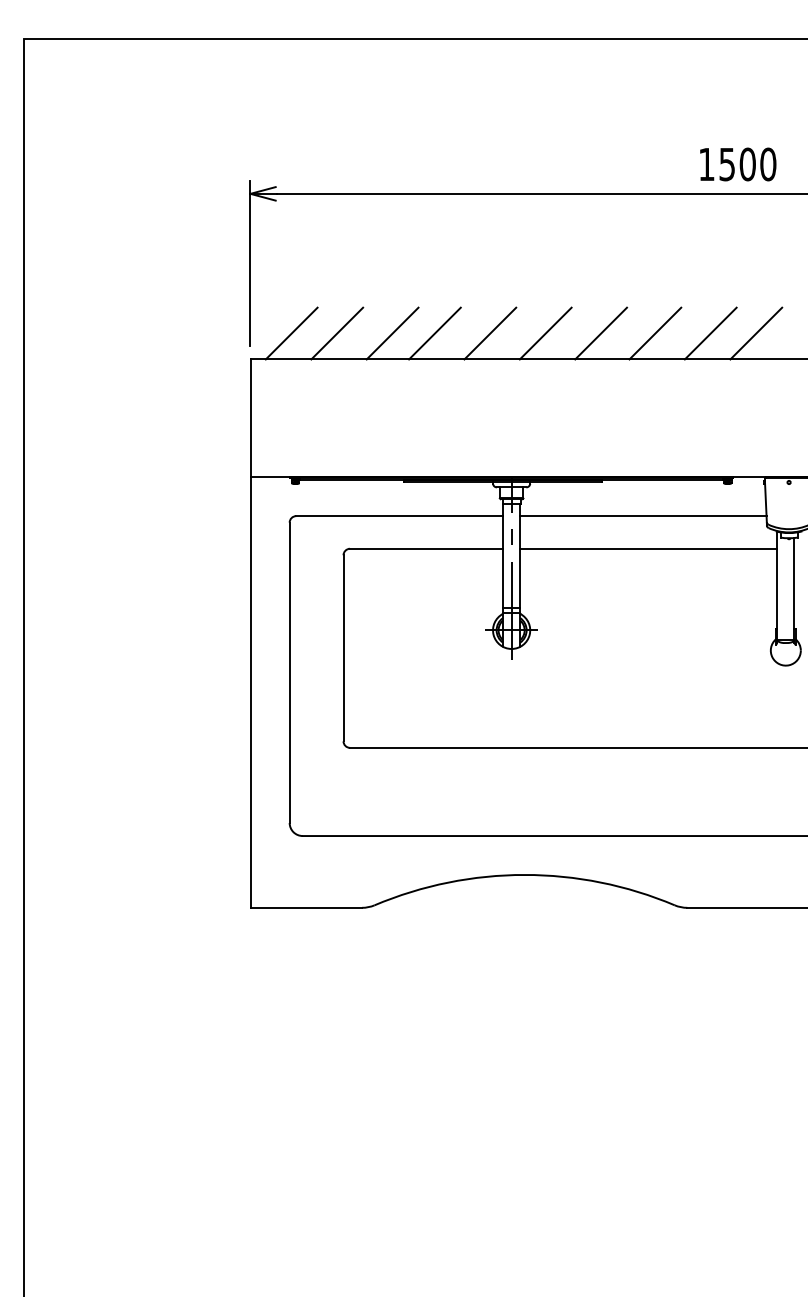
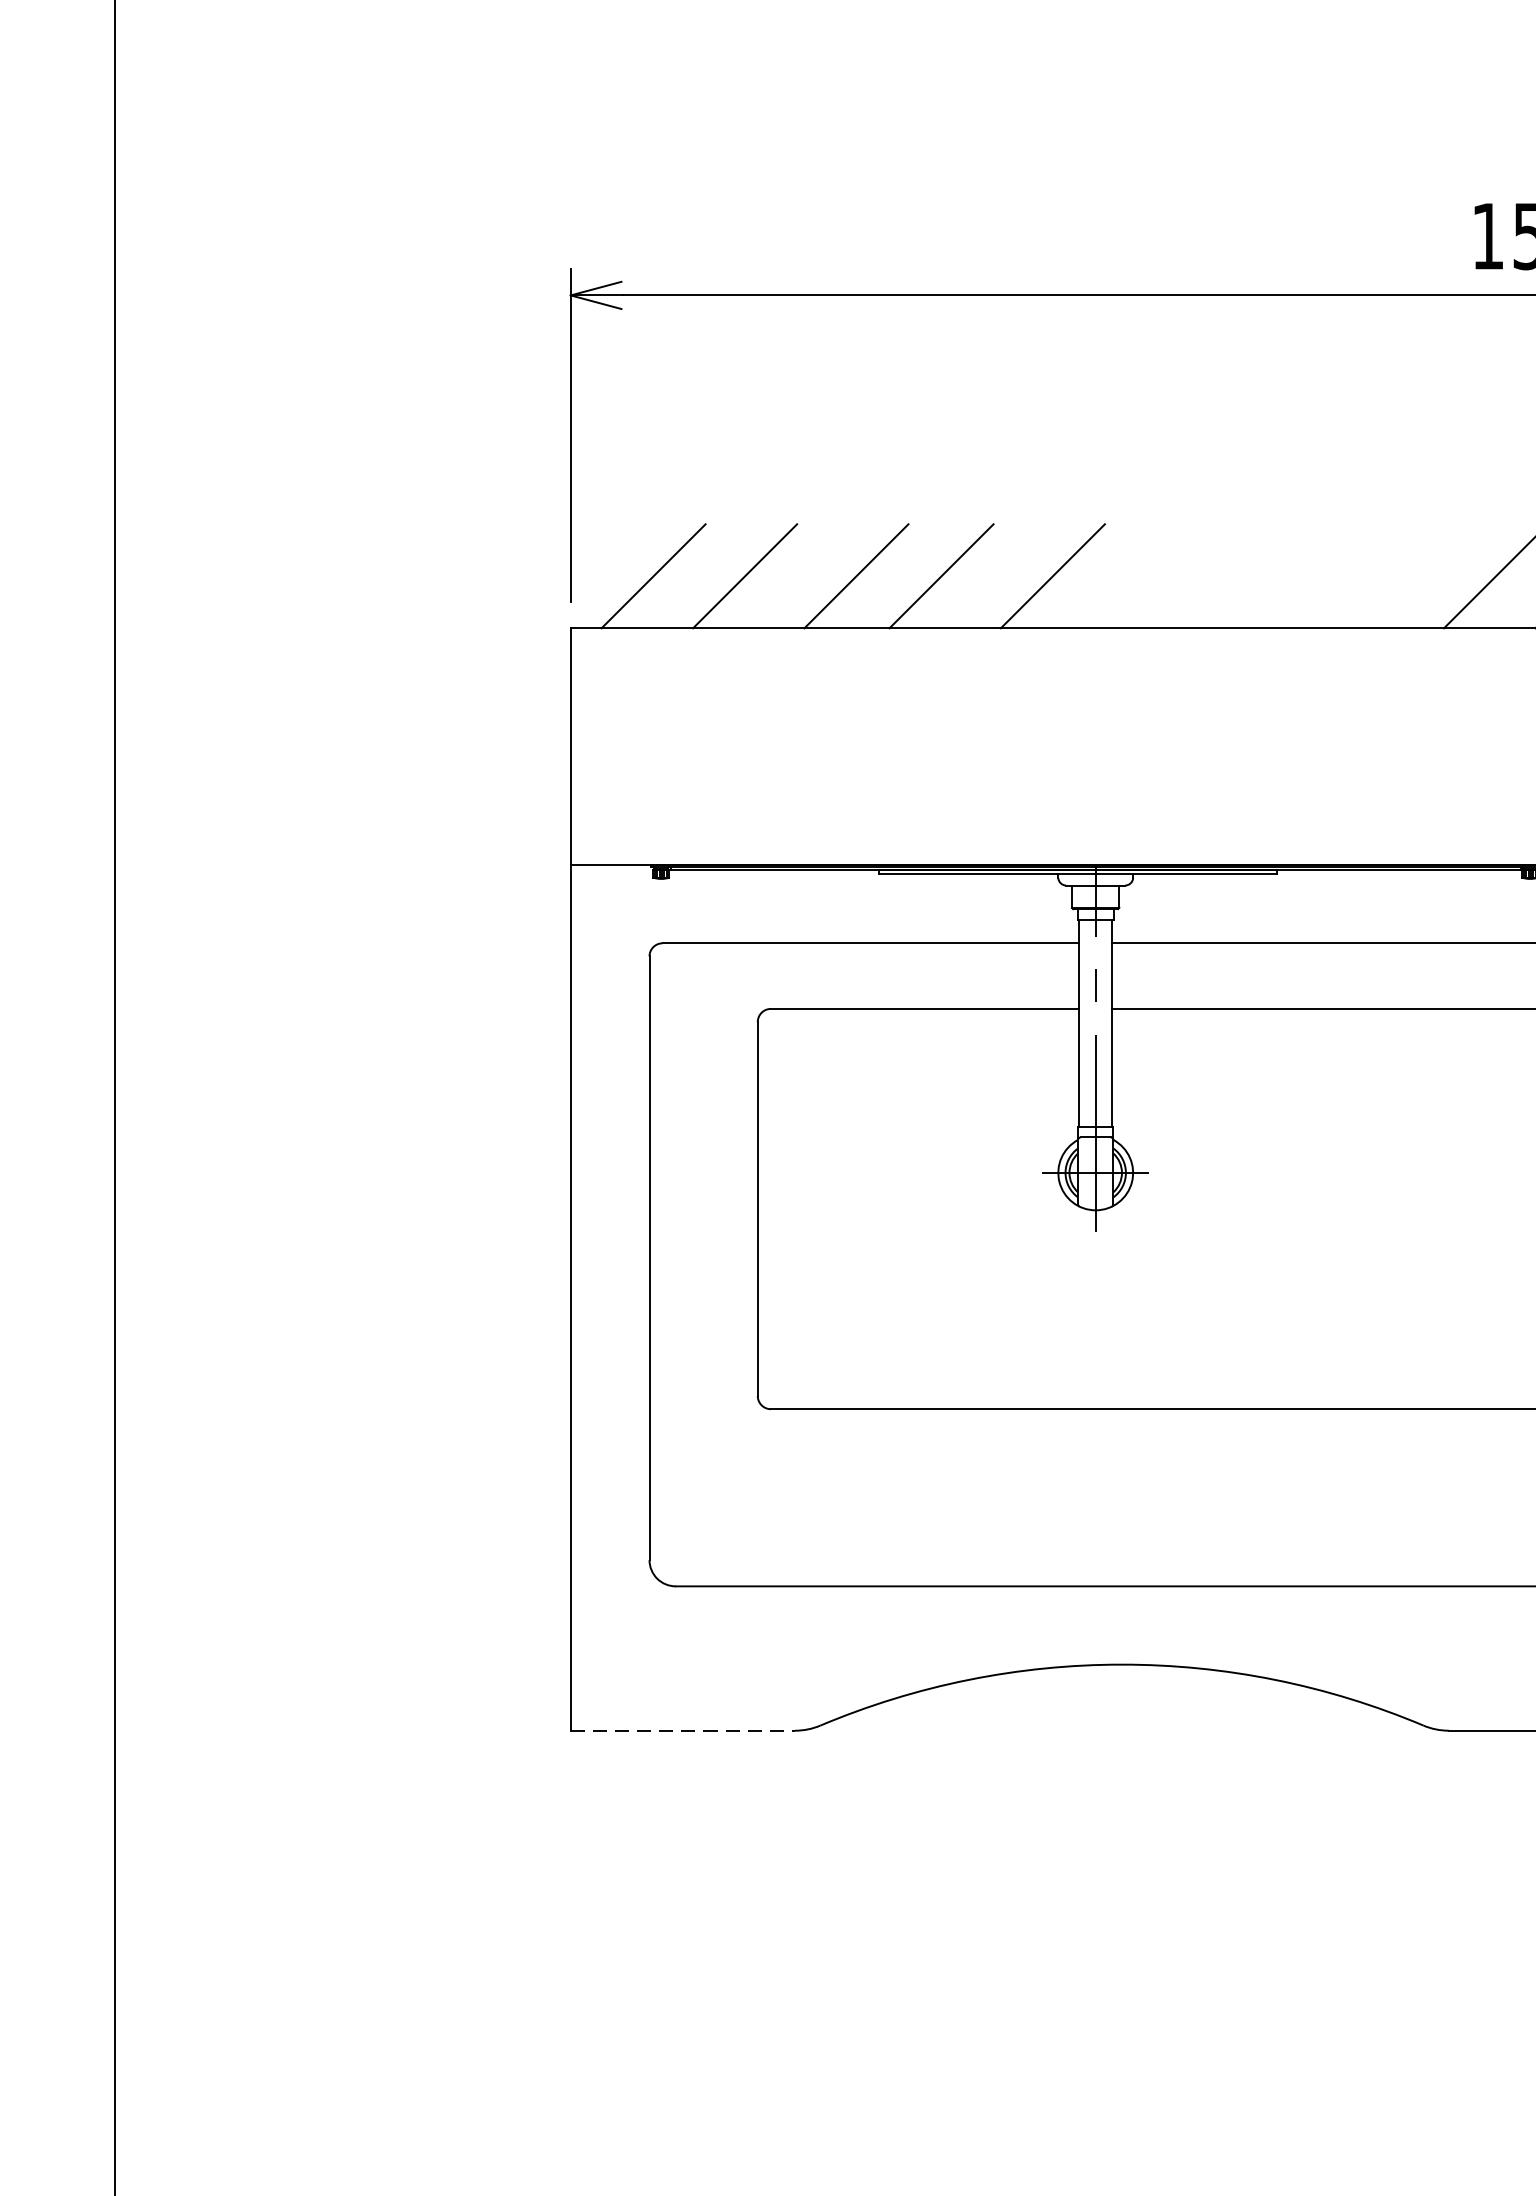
line: (545, 333) -> (1163, 576), removed
line: (600, 333) -> (1274, 576), removed
line: (655, 333) -> (1384, 576), removed
line: (306, 907) -> (683, 1730), solid -> dashed

